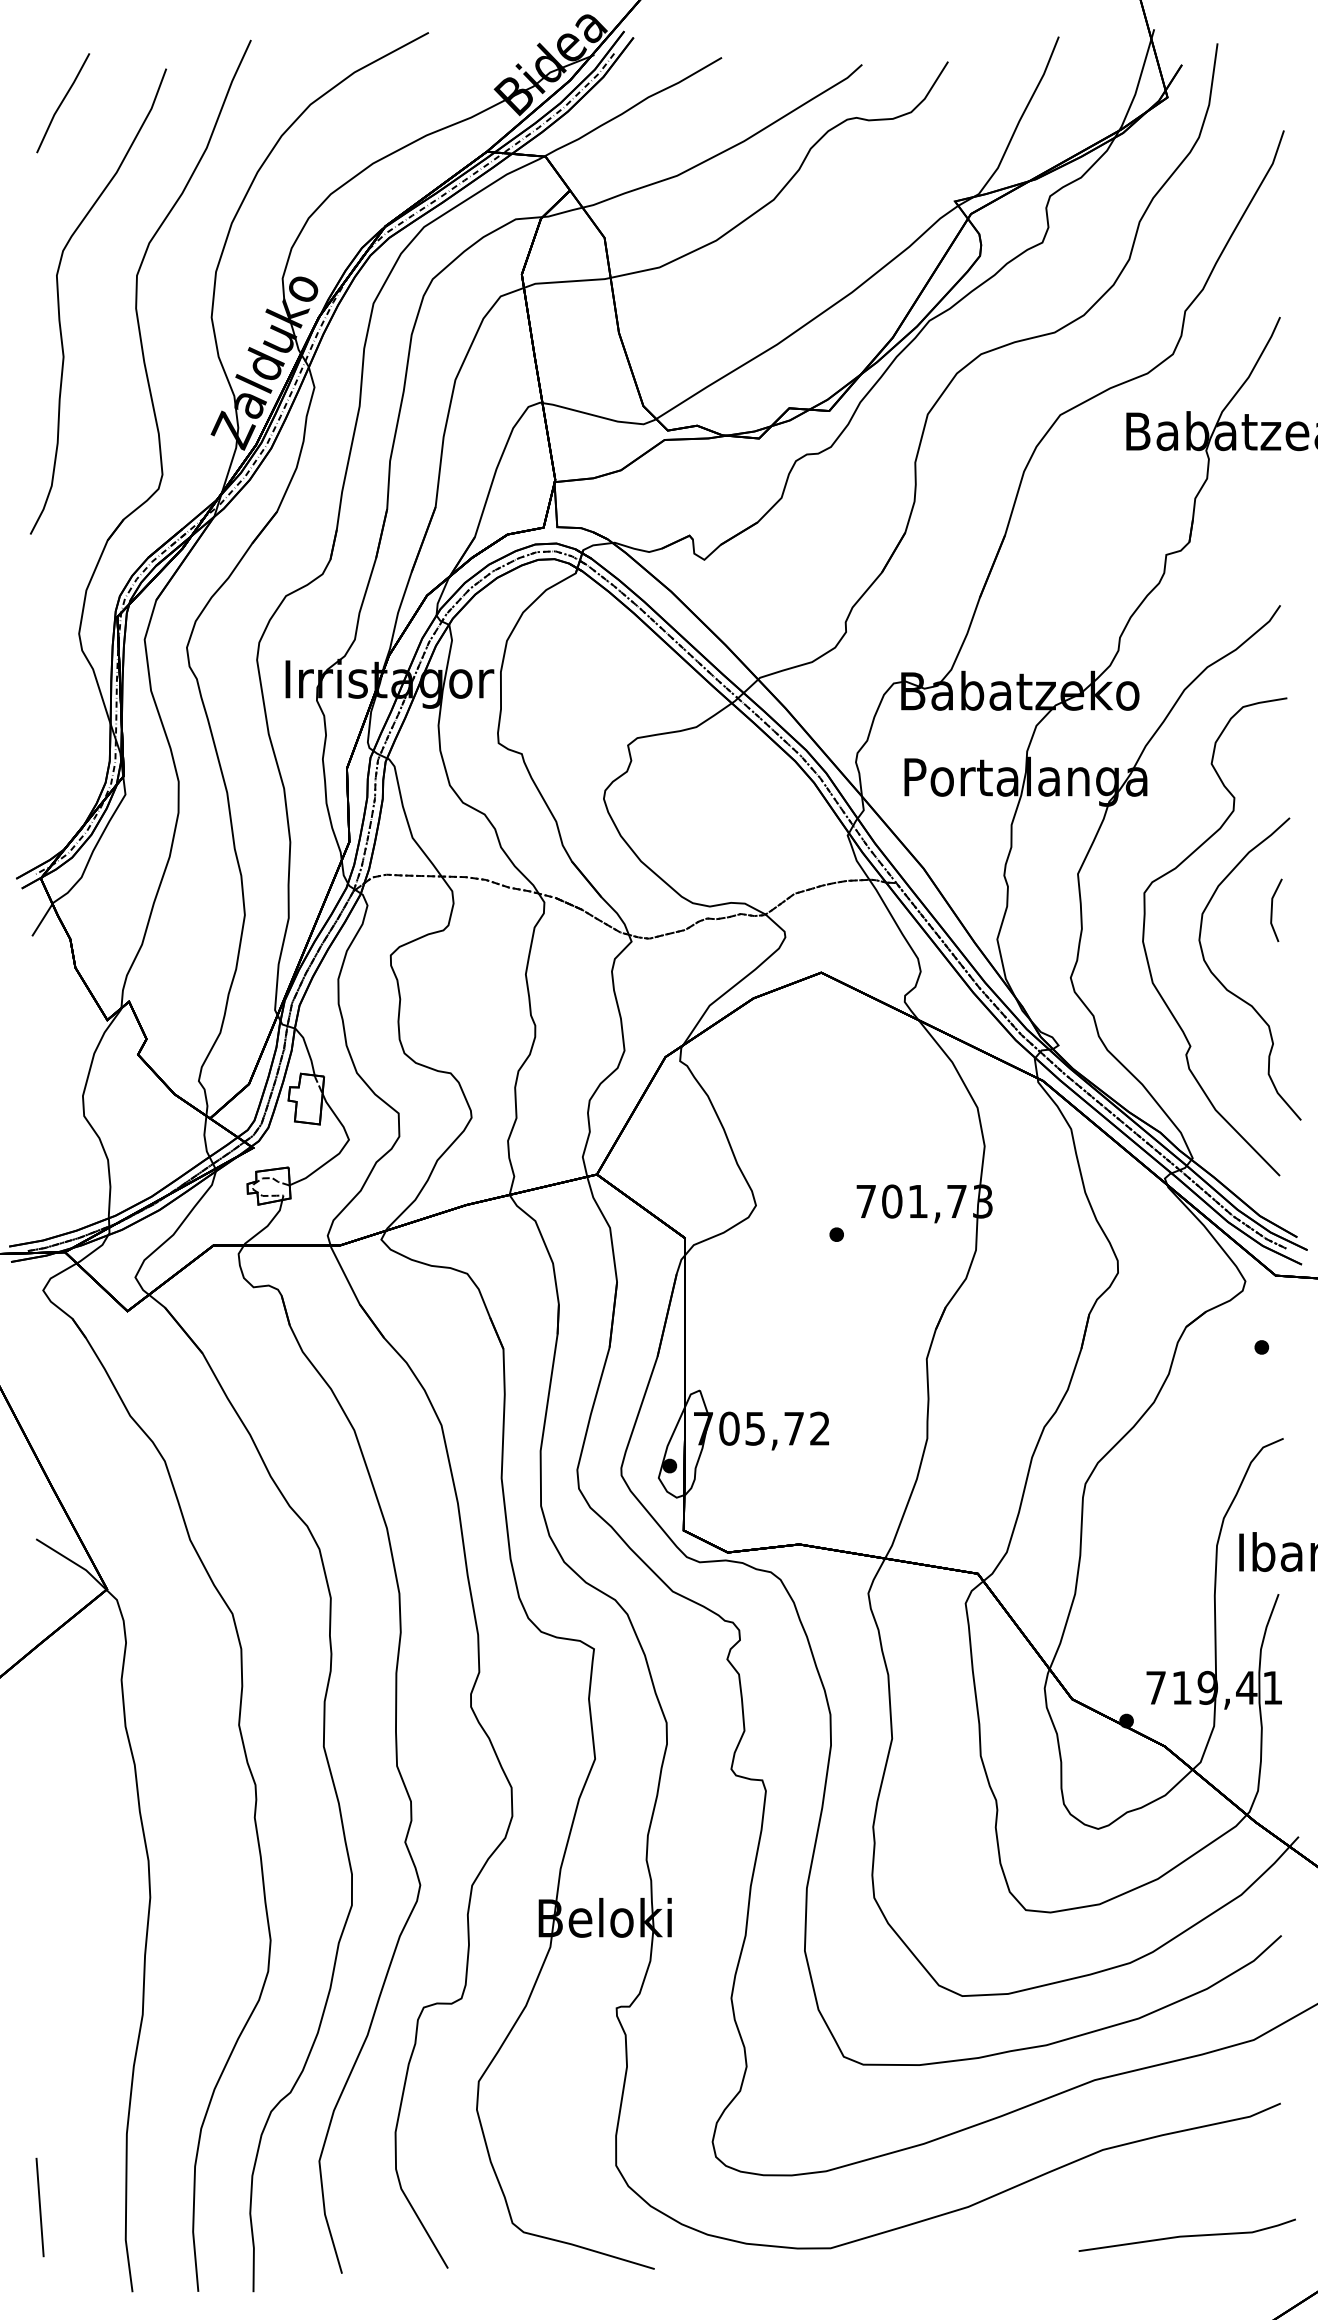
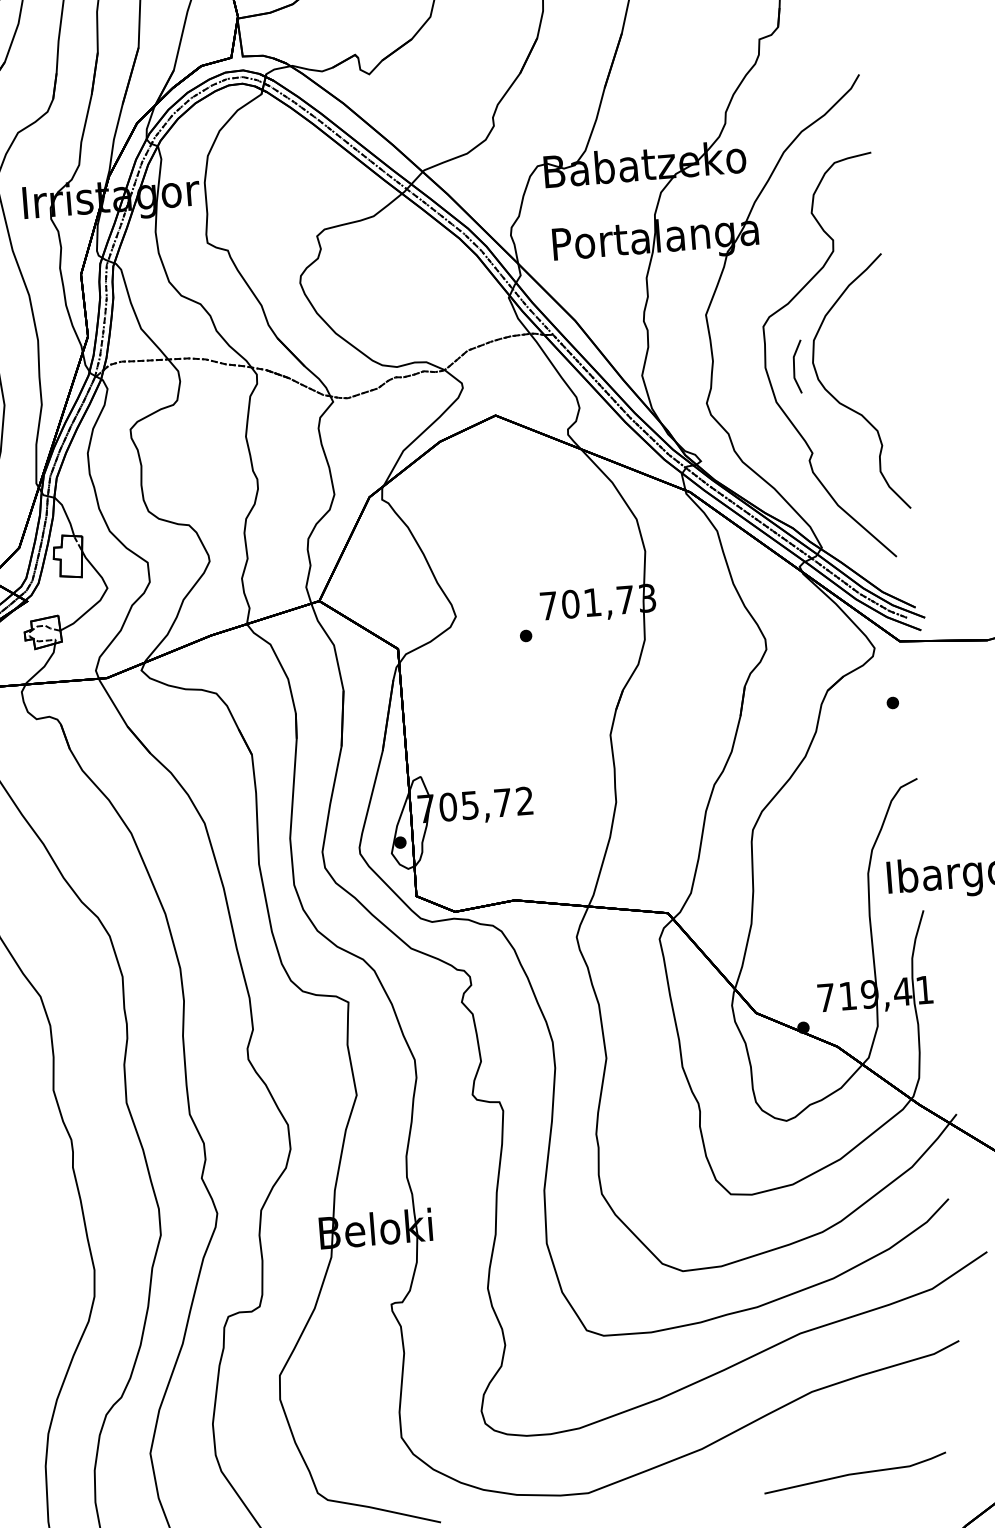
line: (1272, 909) -> (794, 366), moved
line: (1186, 2235) -> (854, 1473), moved

